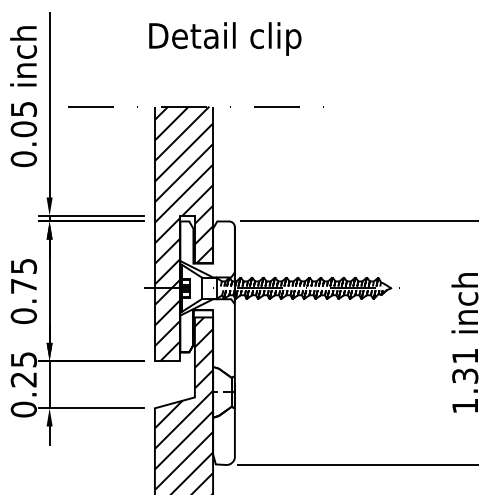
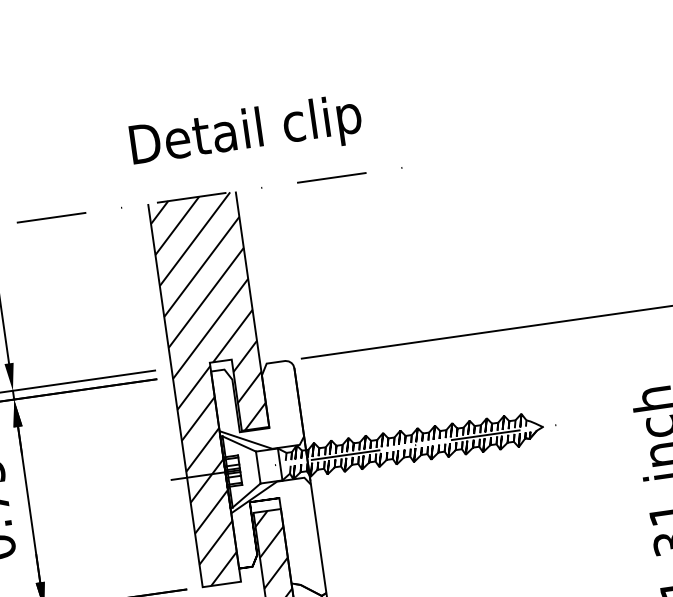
text: (225, 38) -> (246, 132), moved

